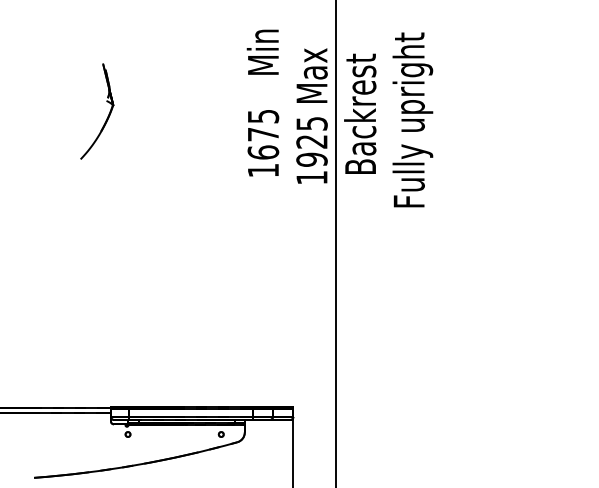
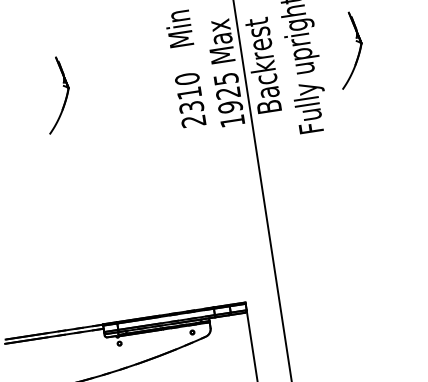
part: (483, 113) -> (358, 50), added
text: (263, 143) -> (190, 100), 1675 -> 2310

